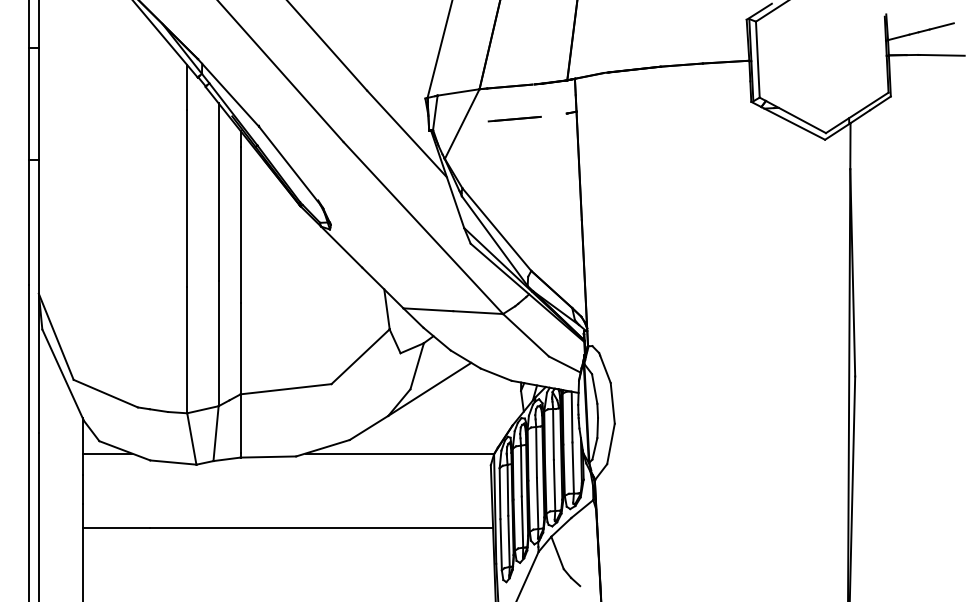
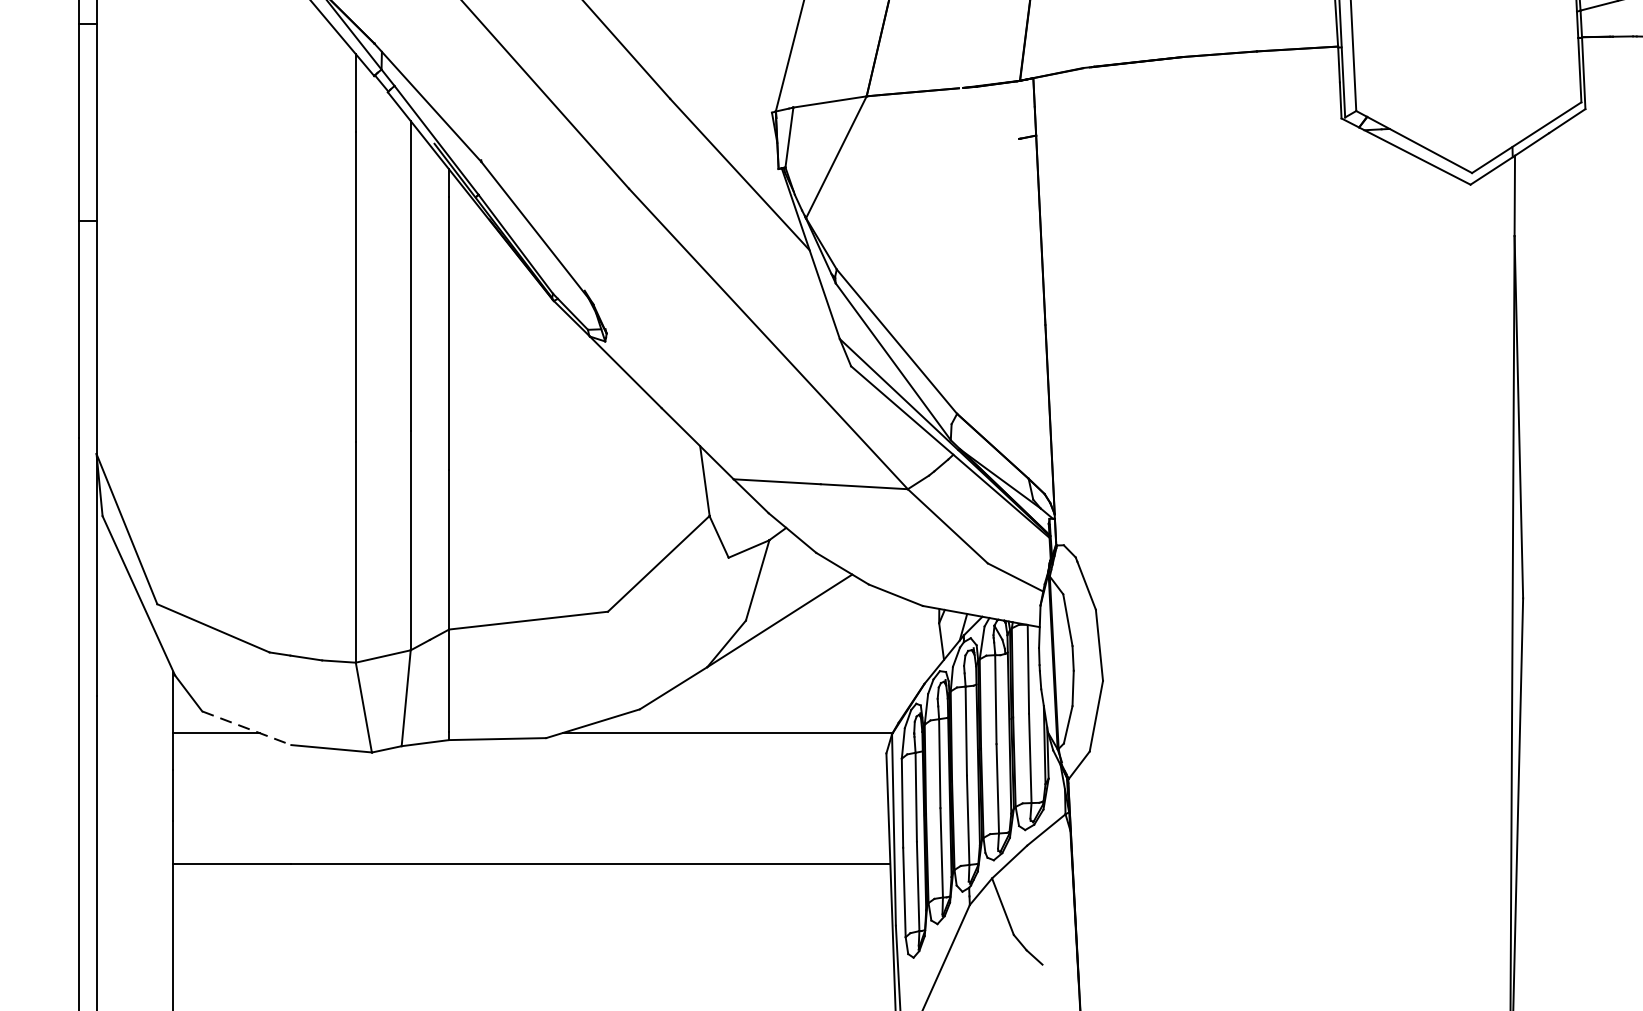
line: (514, 119) -> (927, 149), removed
line: (125, 450) -> (247, 727), solid -> dashed

